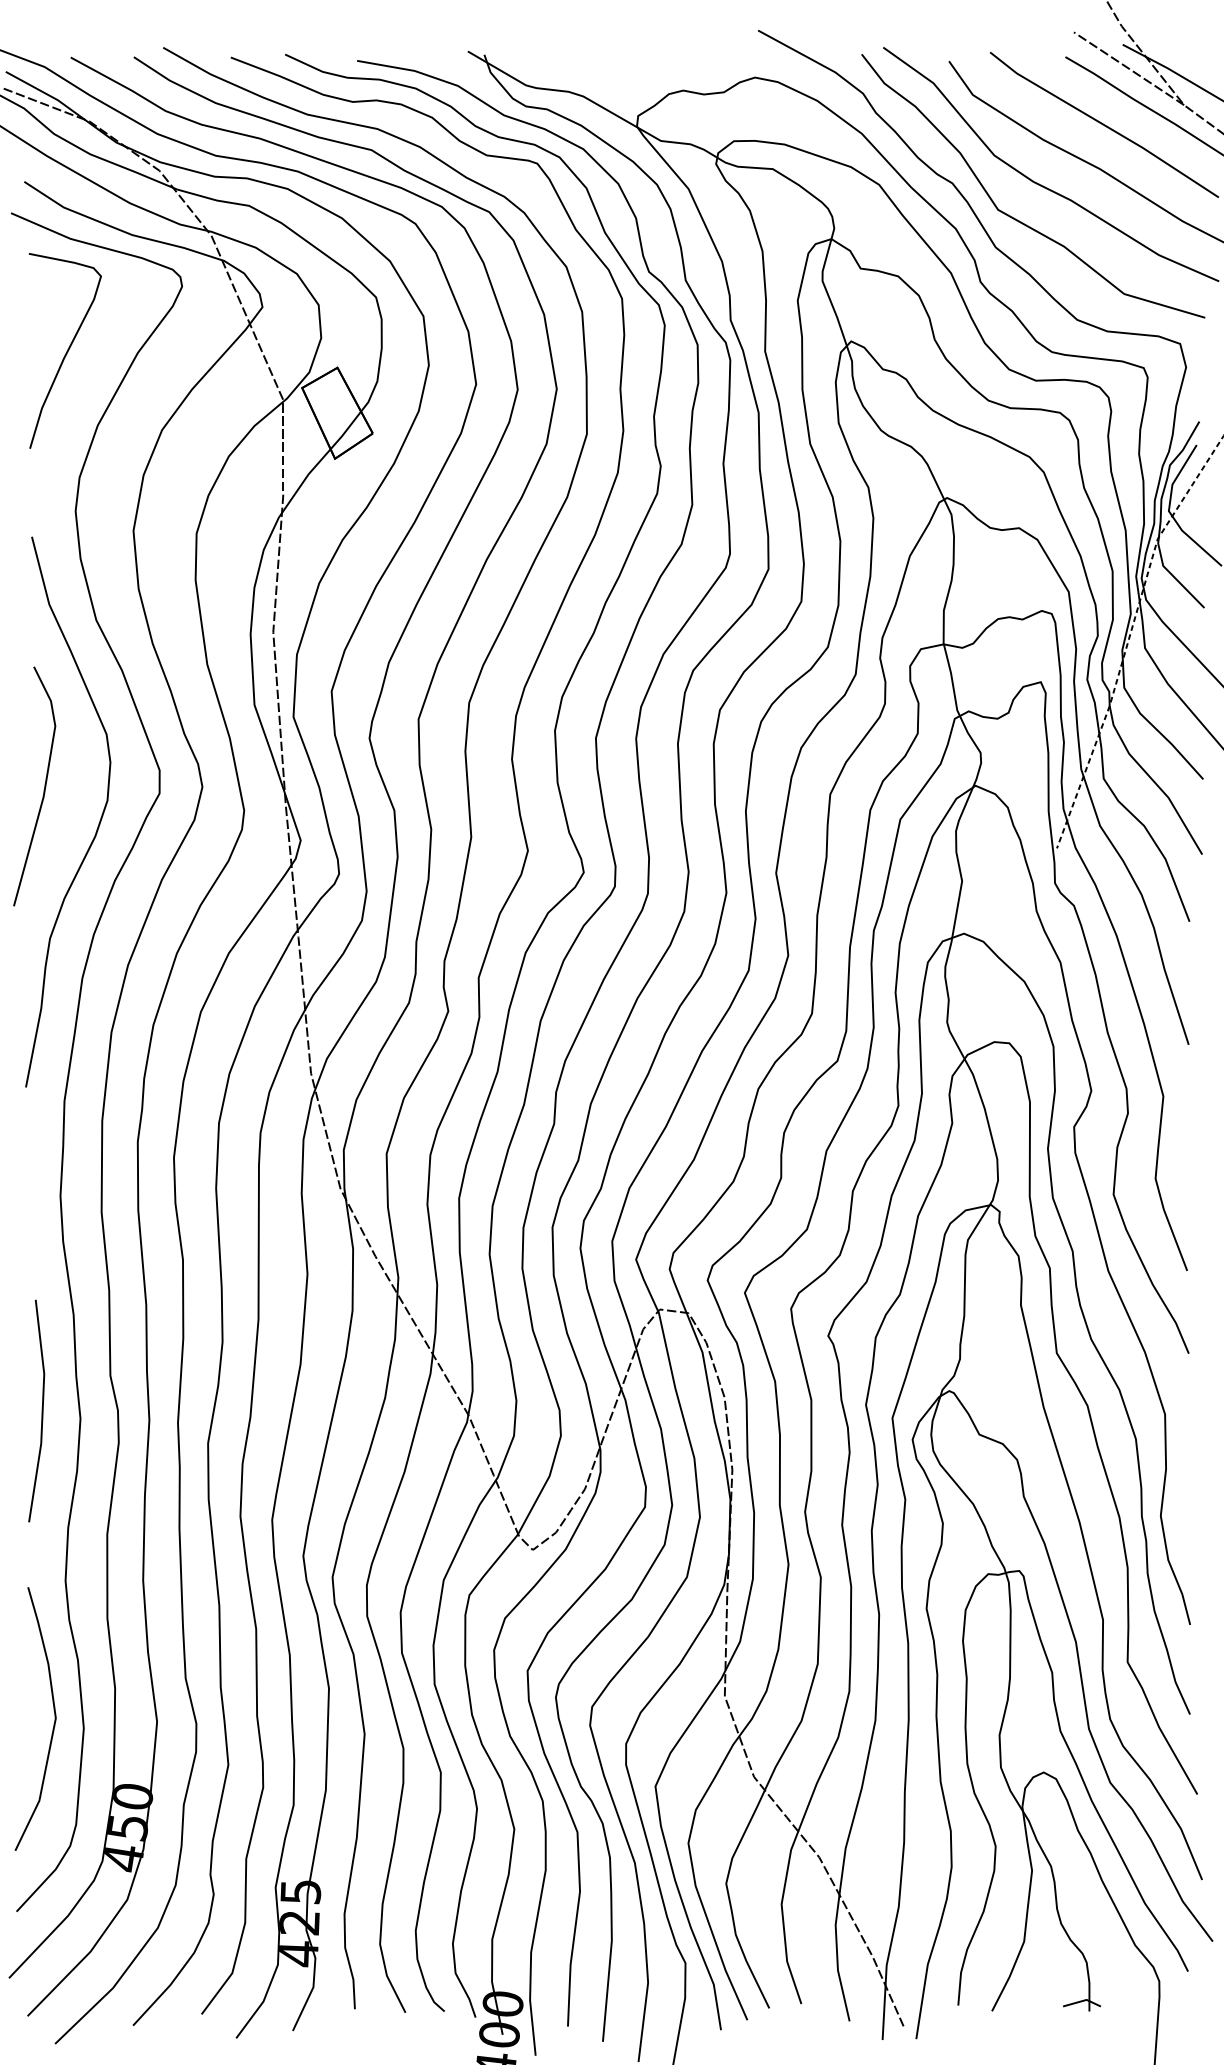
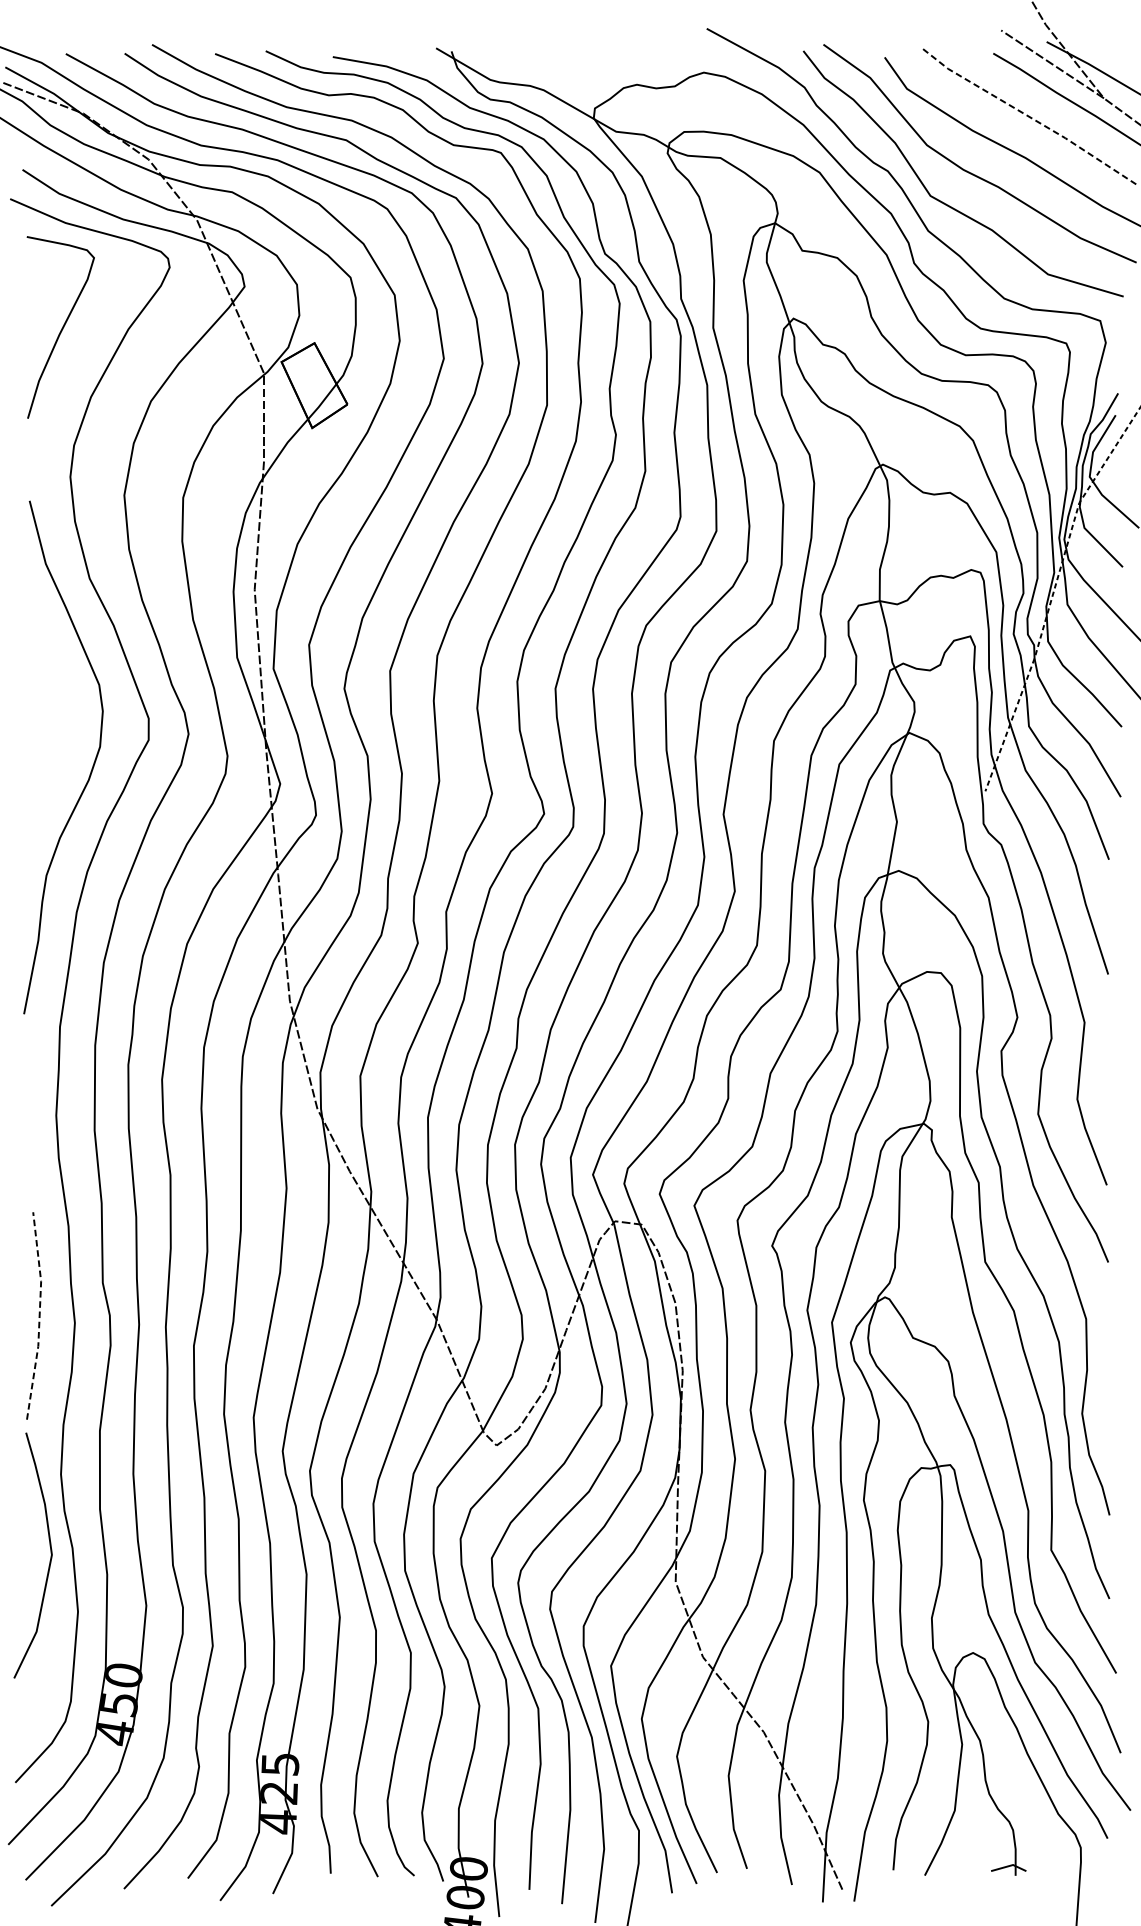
line: (1104, 125) -> (1029, 117), solid -> dashed
line: (43, 790) -> (40, 737), removed
line: (42, 1410) -> (39, 1315), solid -> dashed
curve: (53, 1723) -> (49, 1559), moved

